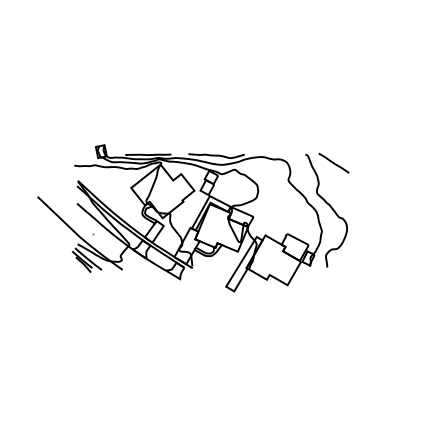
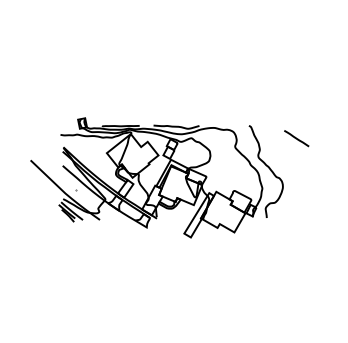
line: (333, 162) -> (296, 138), moved

